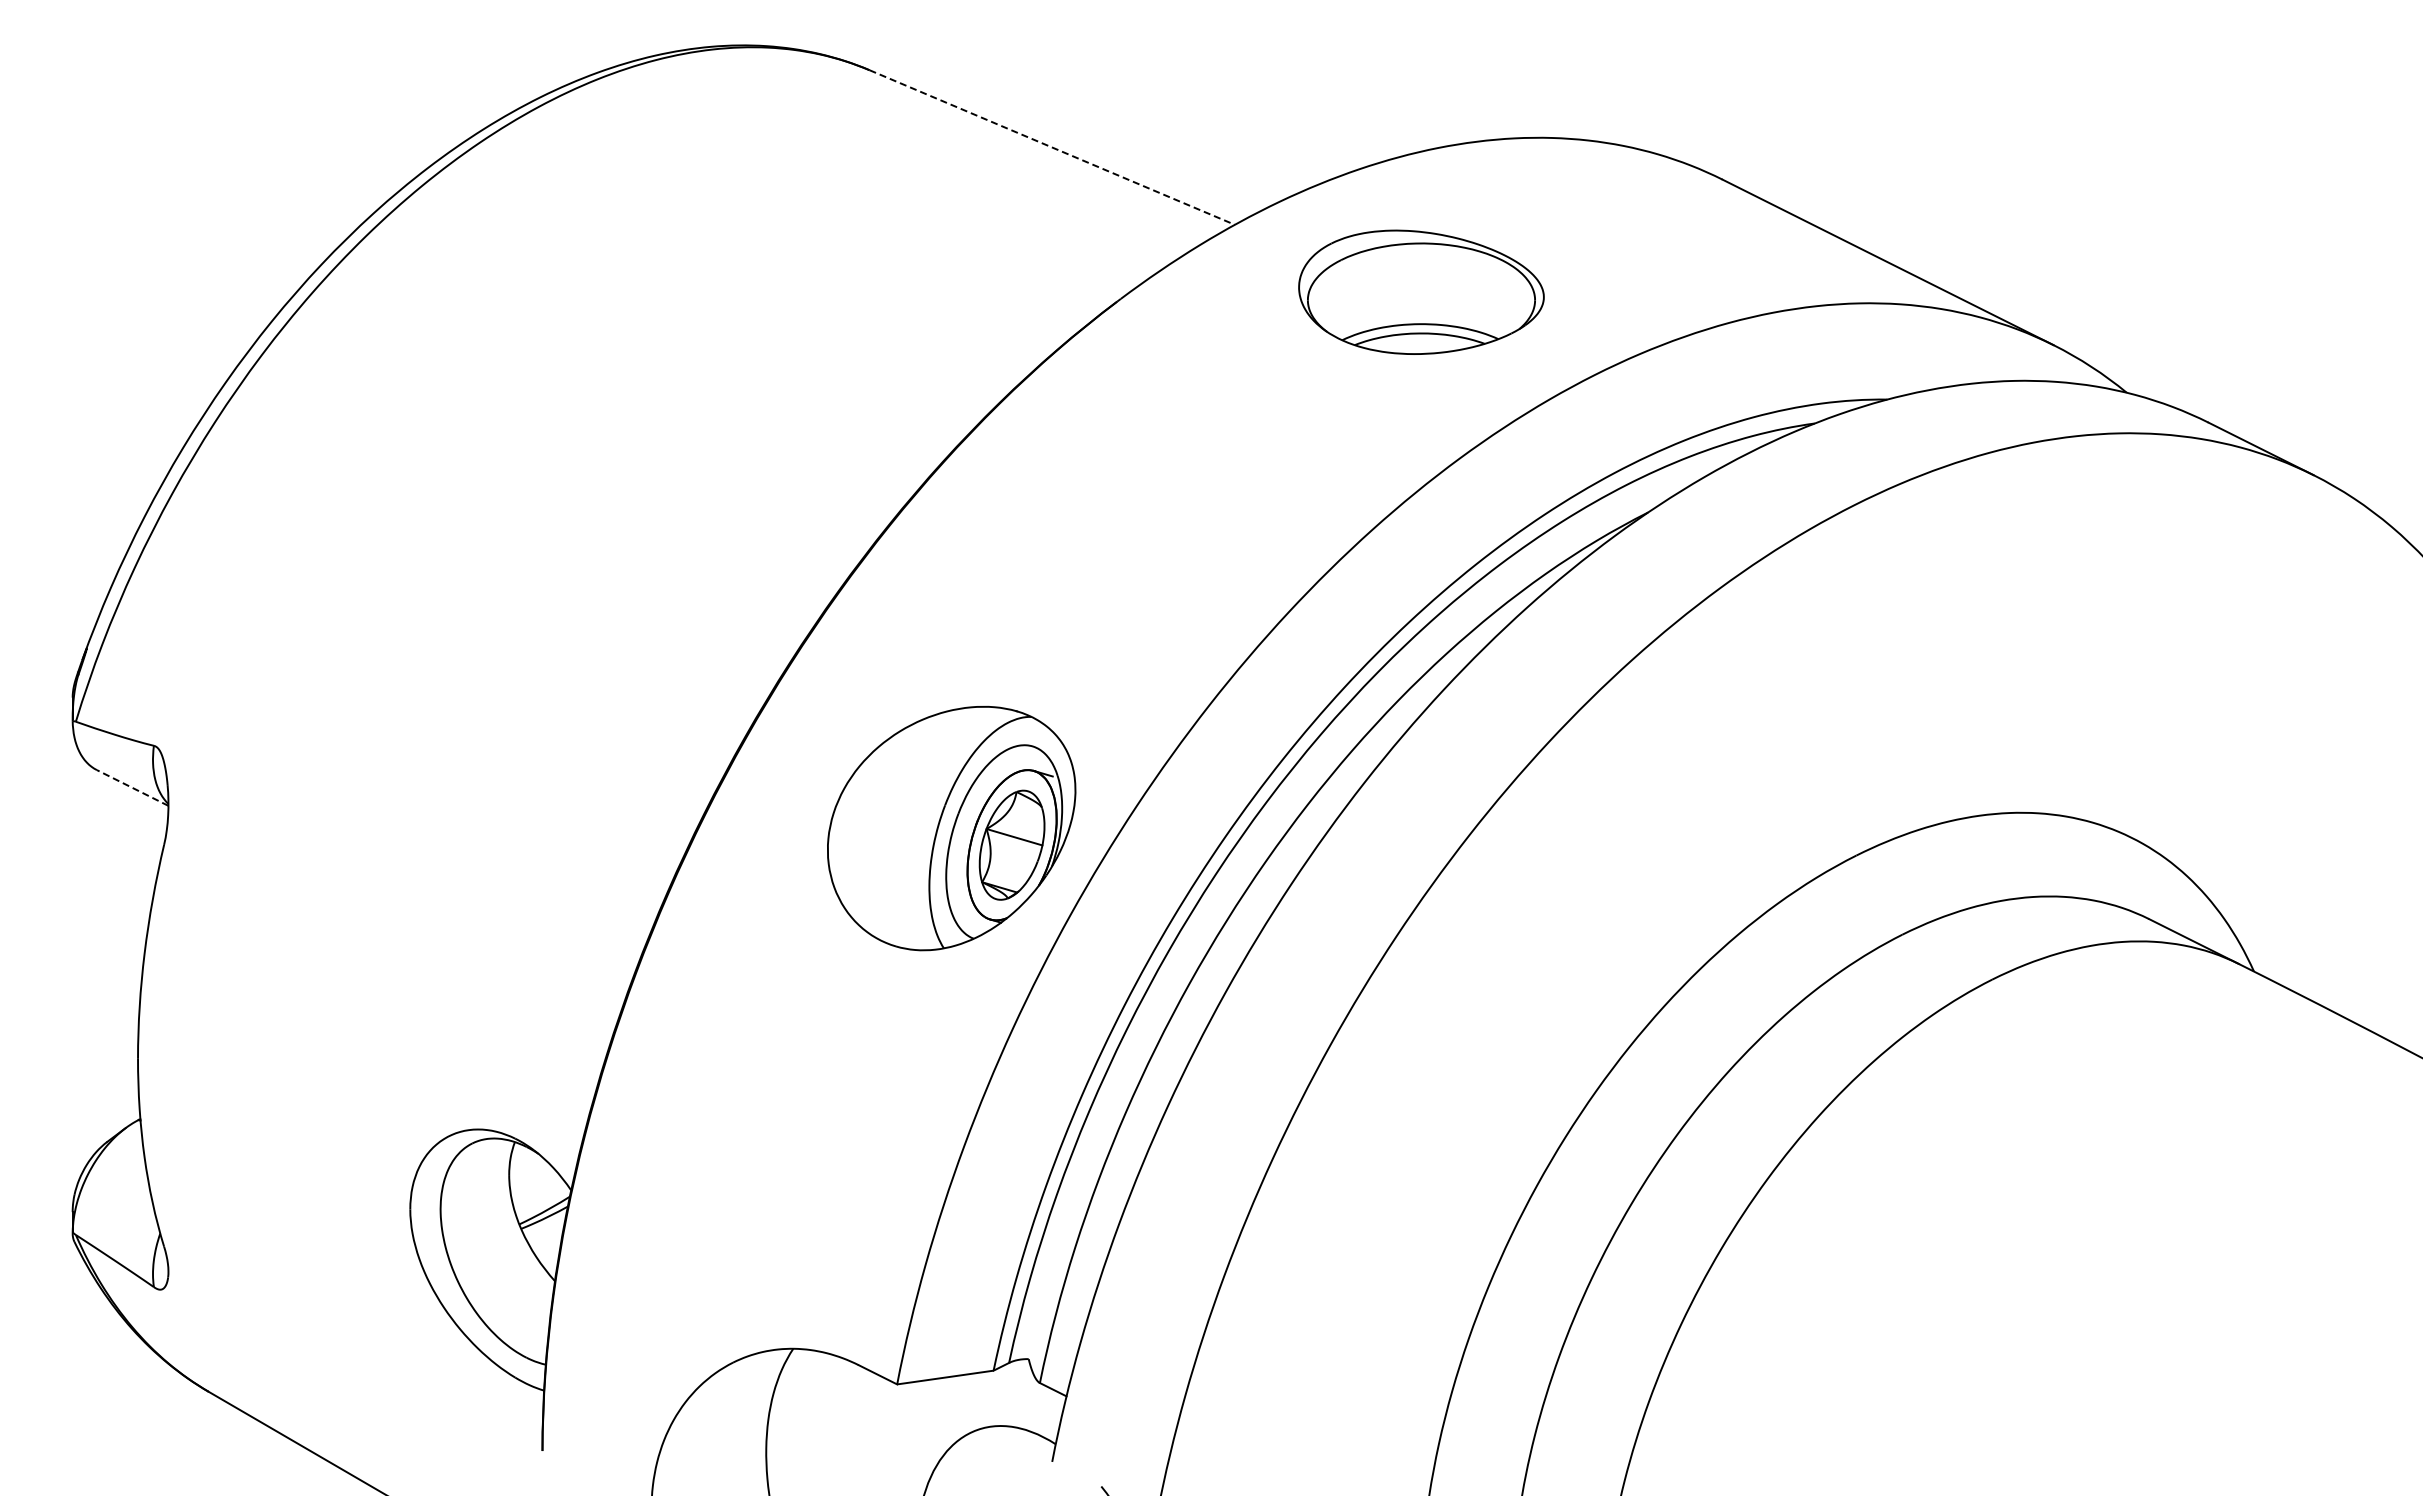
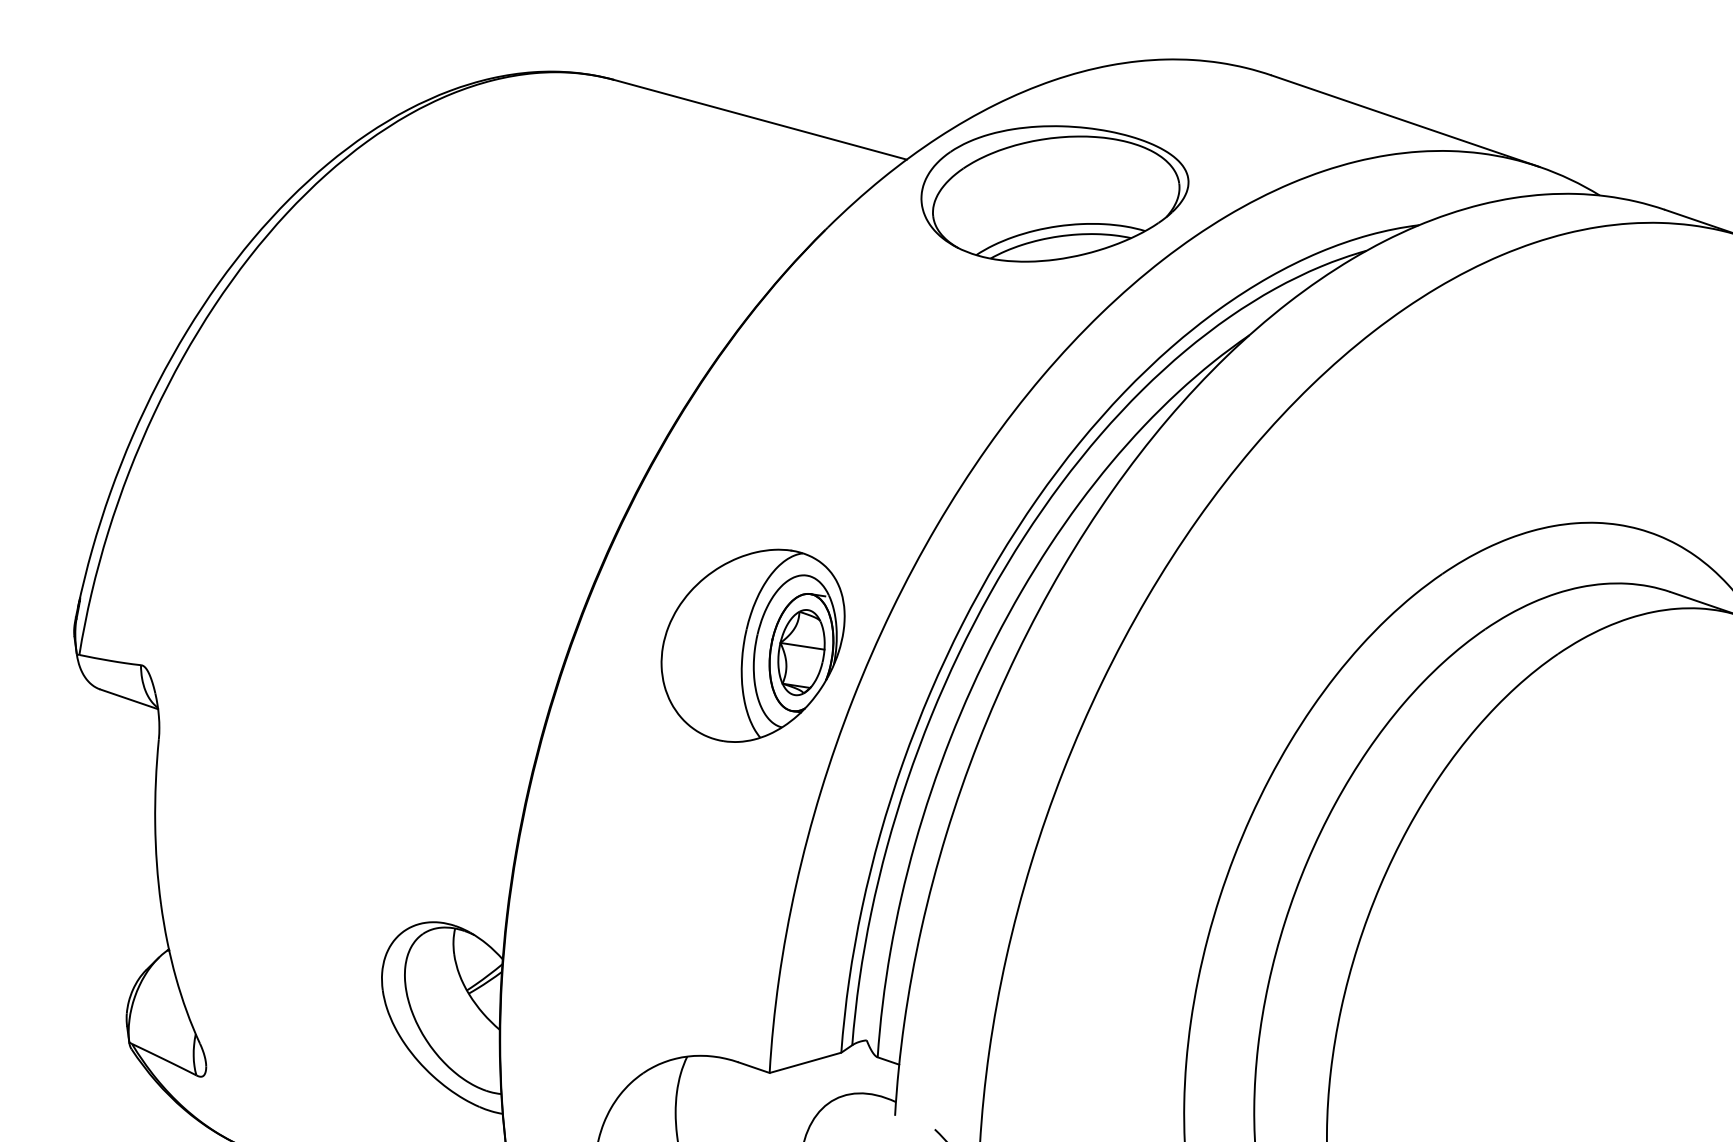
line: (1052, 147) -> (760, 119), dashed -> solid
part: (1421, 292) -> (1055, 191), size x1.43
line: (132, 788) -> (129, 699), dashed -> solid

